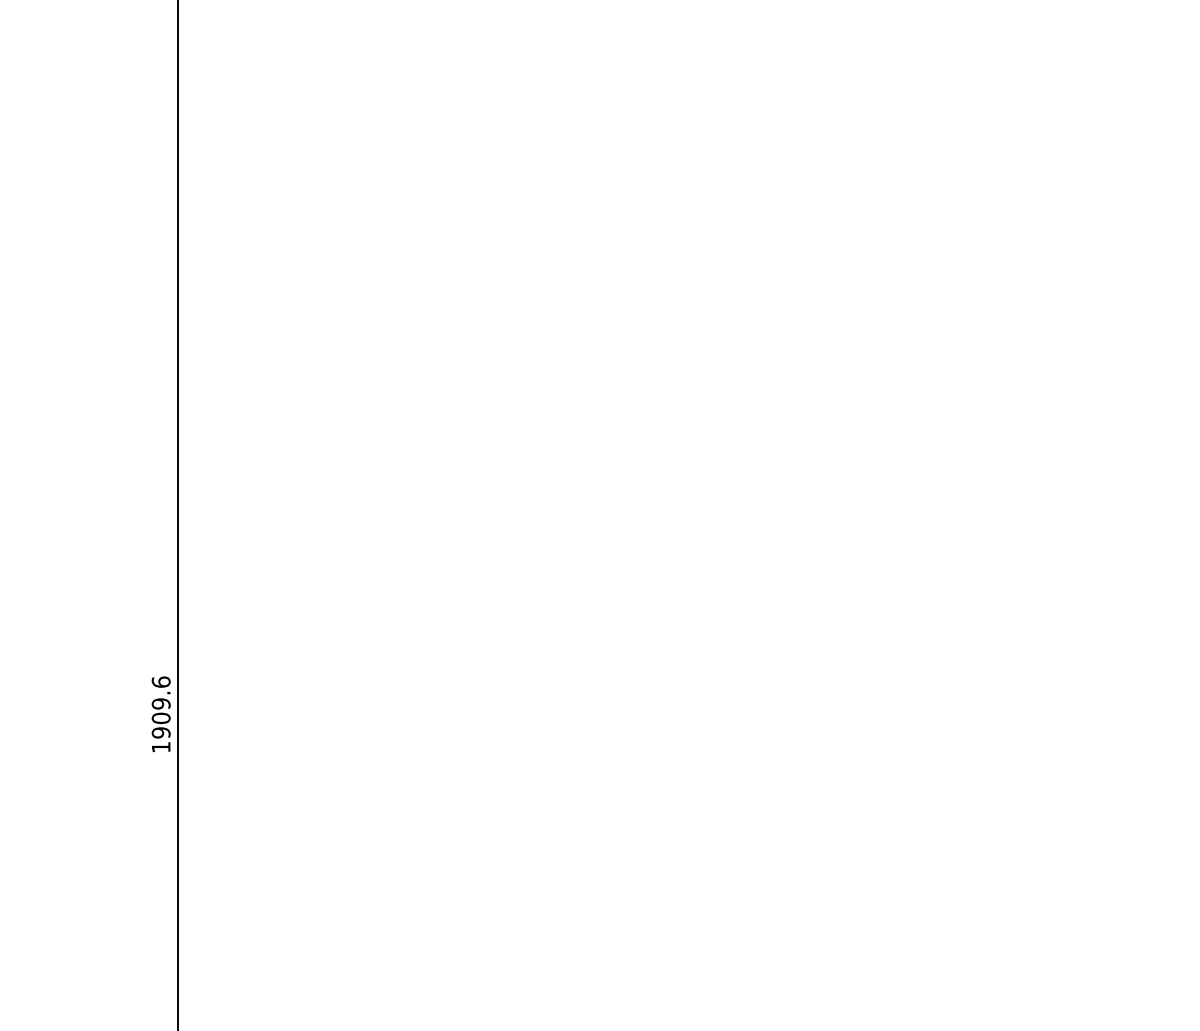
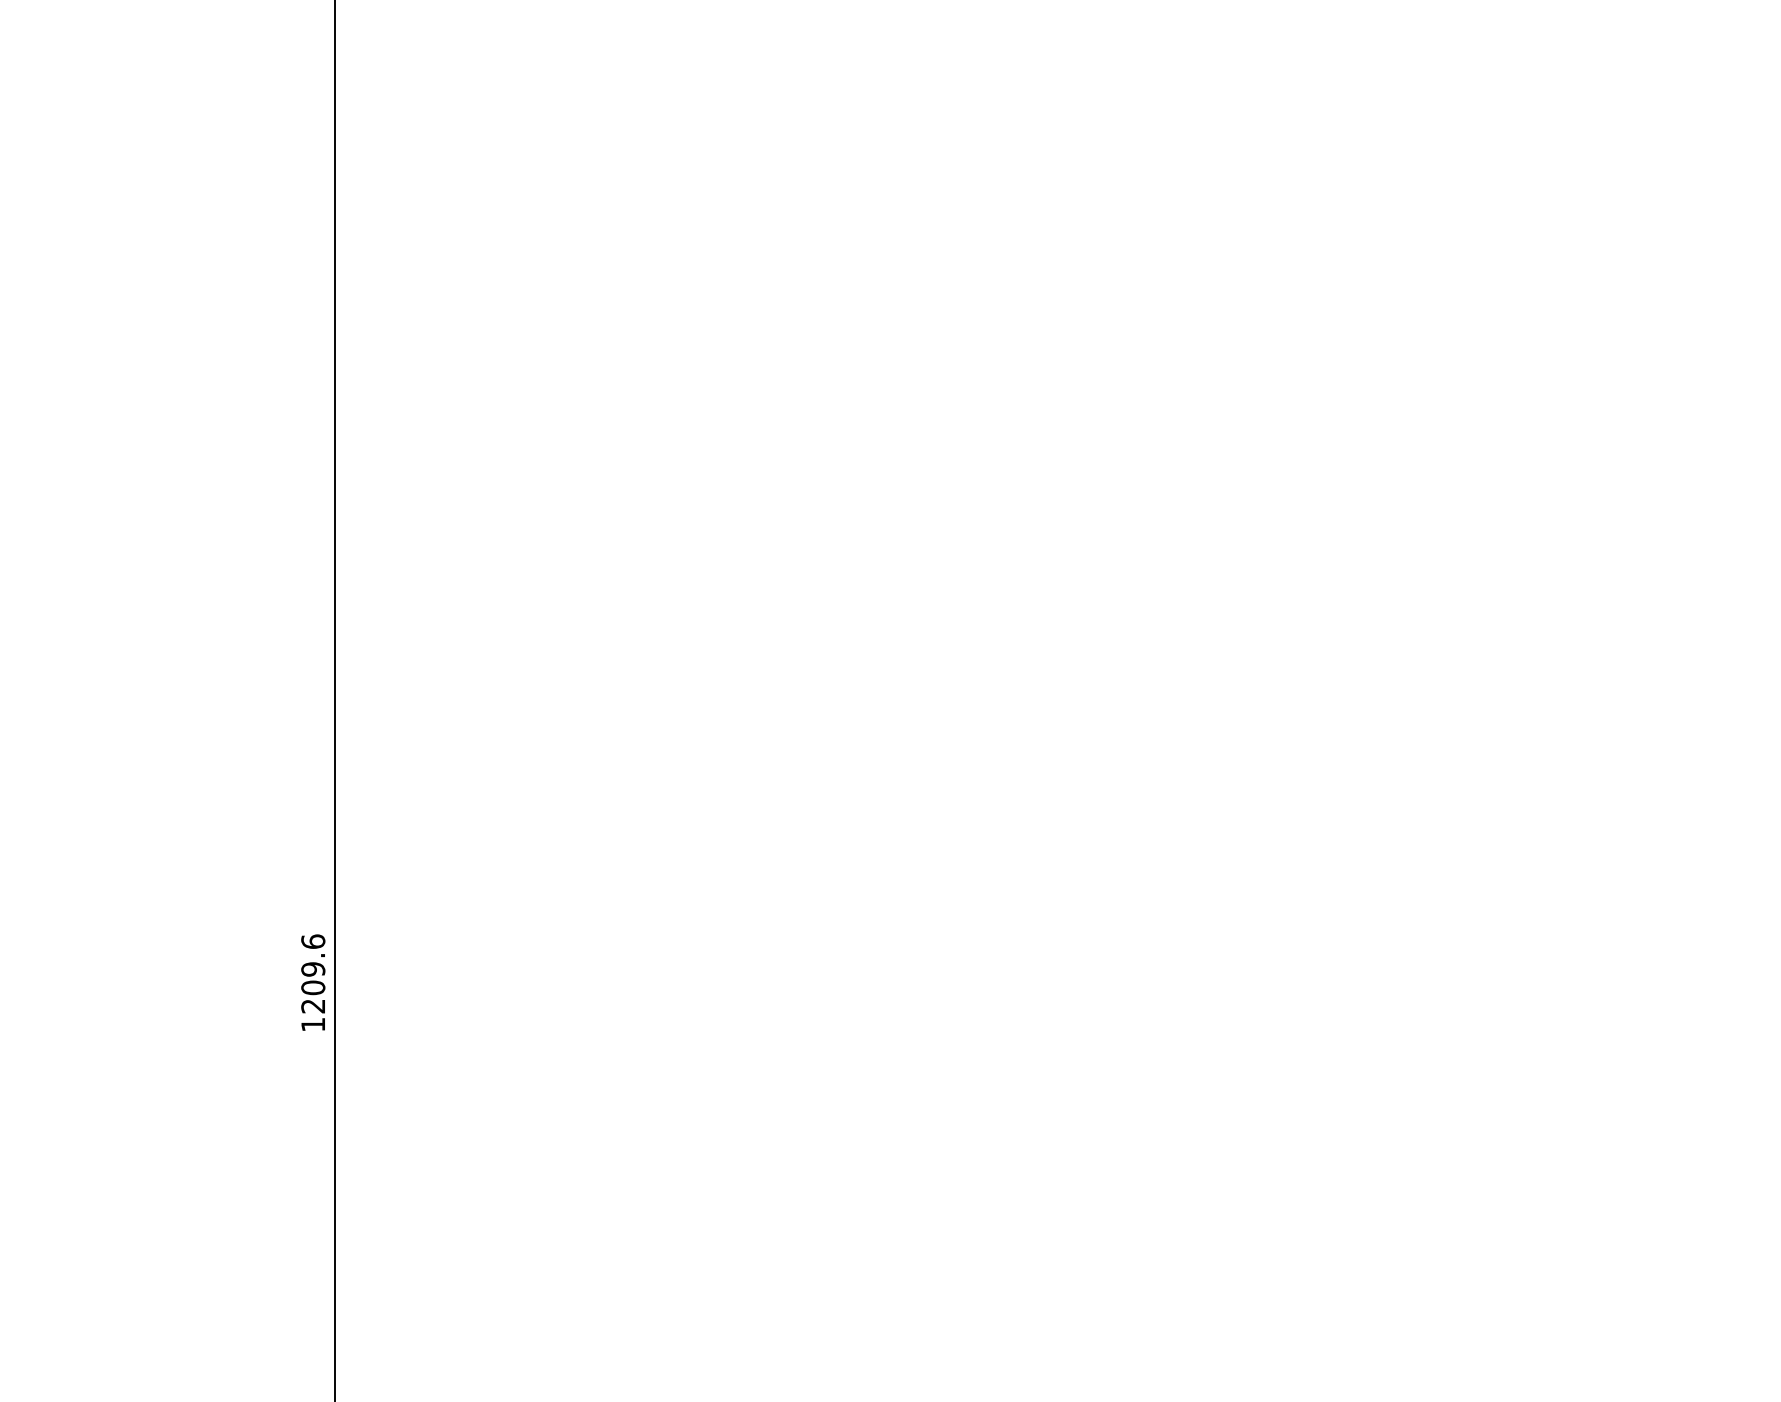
text: (161, 733) -> (313, 1006), 1909.6 -> 1209.6

